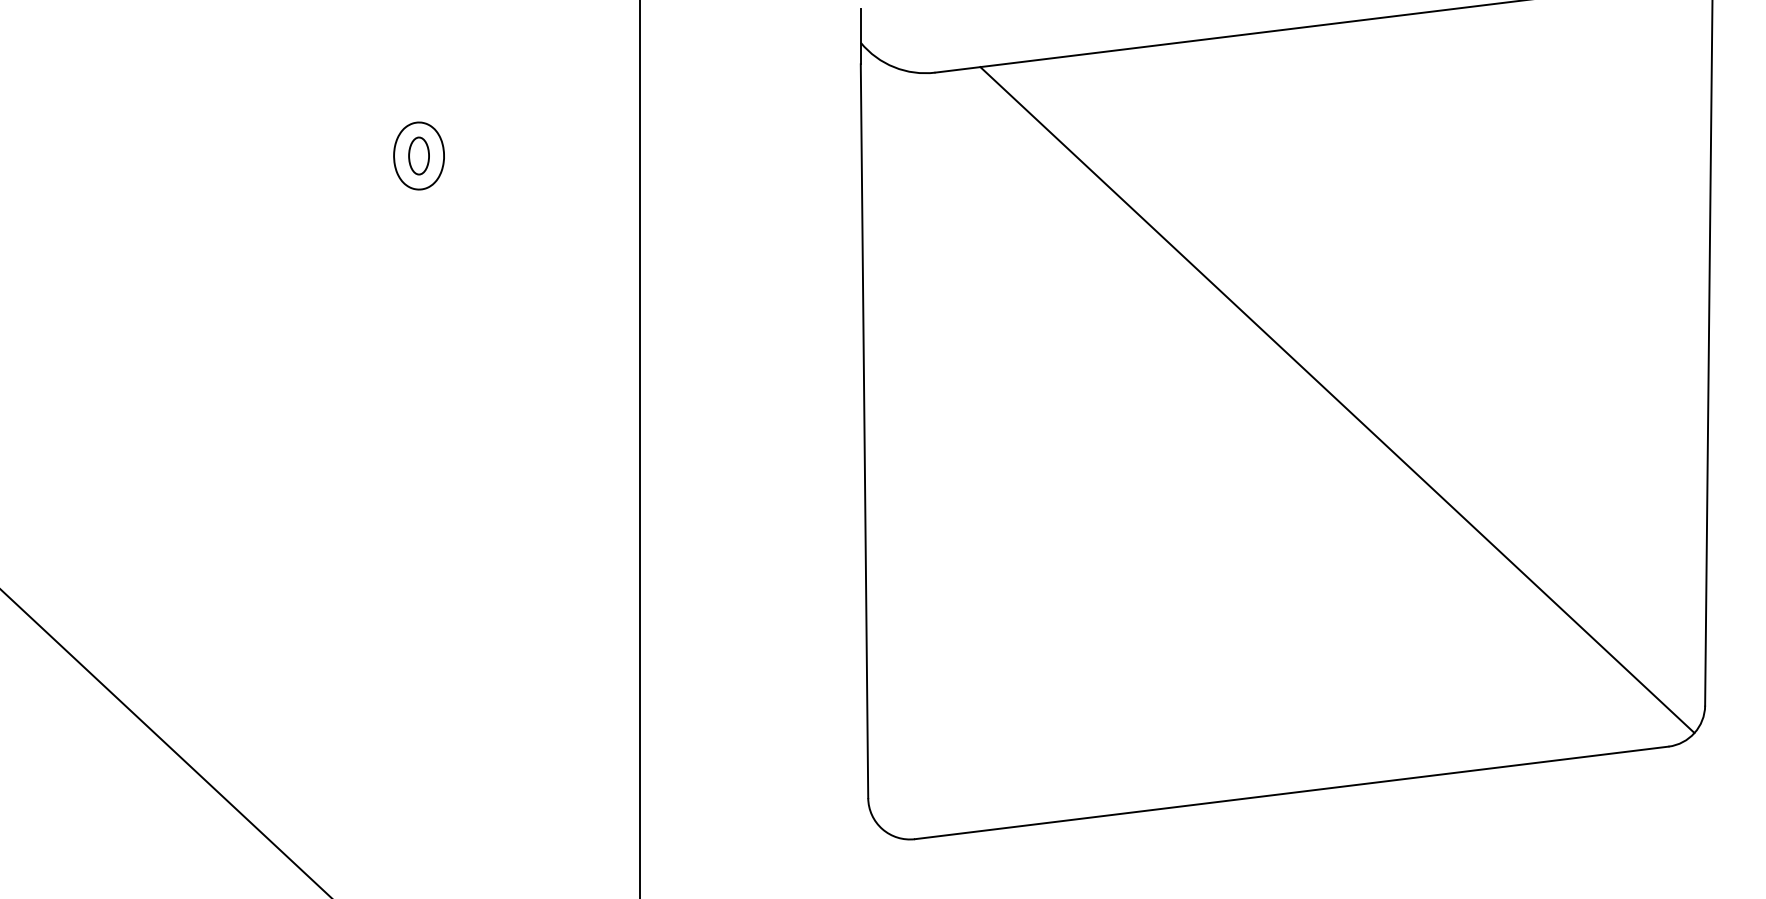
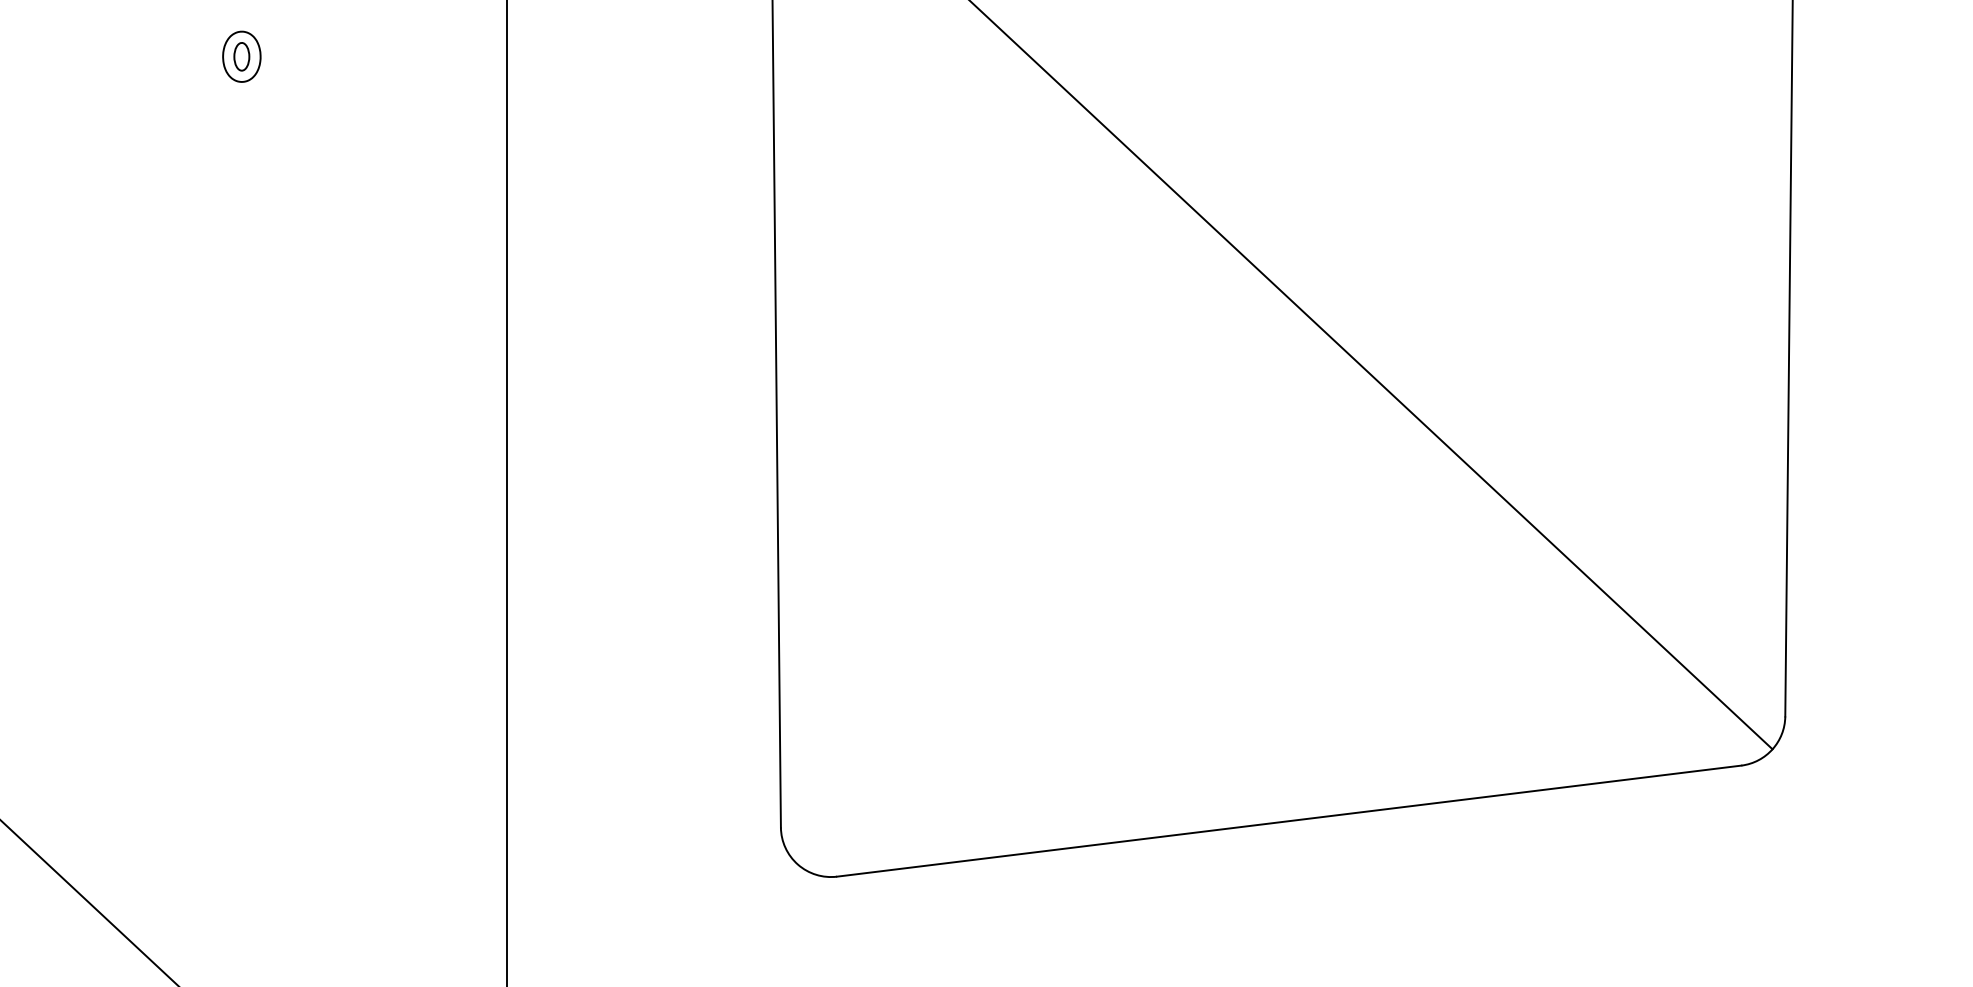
part: (418, 155) -> (241, 56), size x0.62

